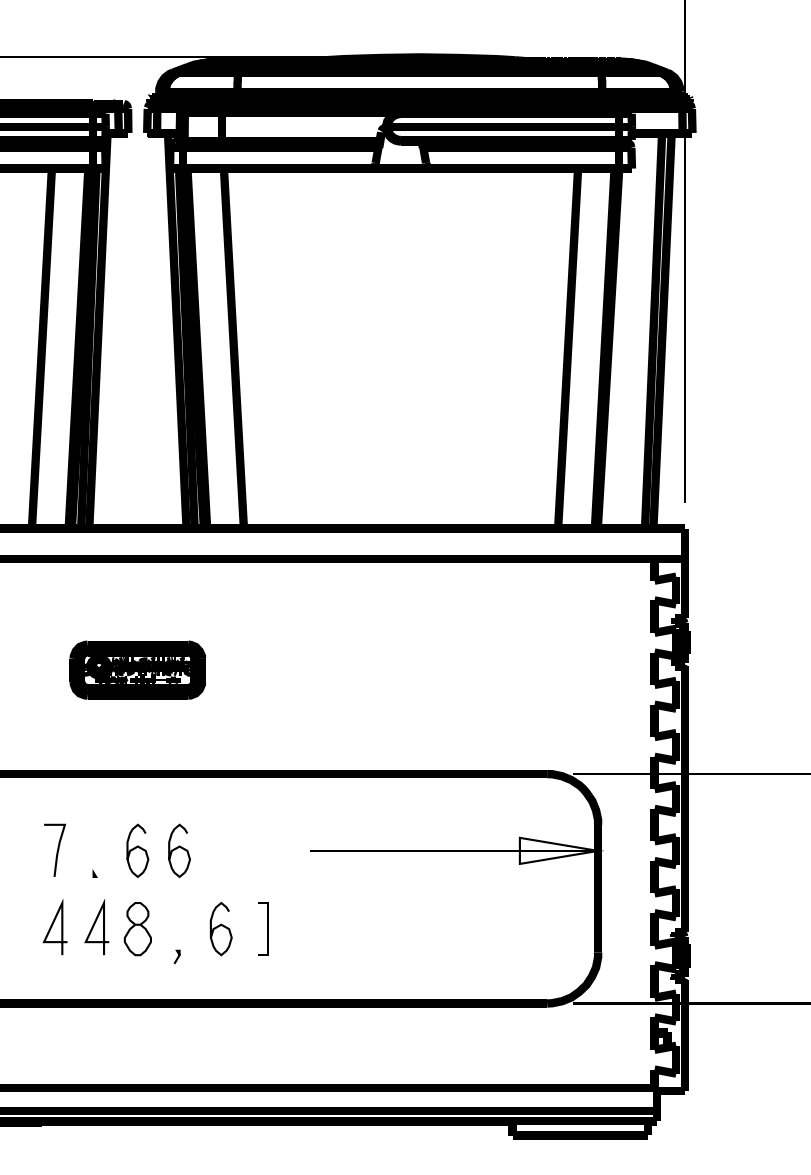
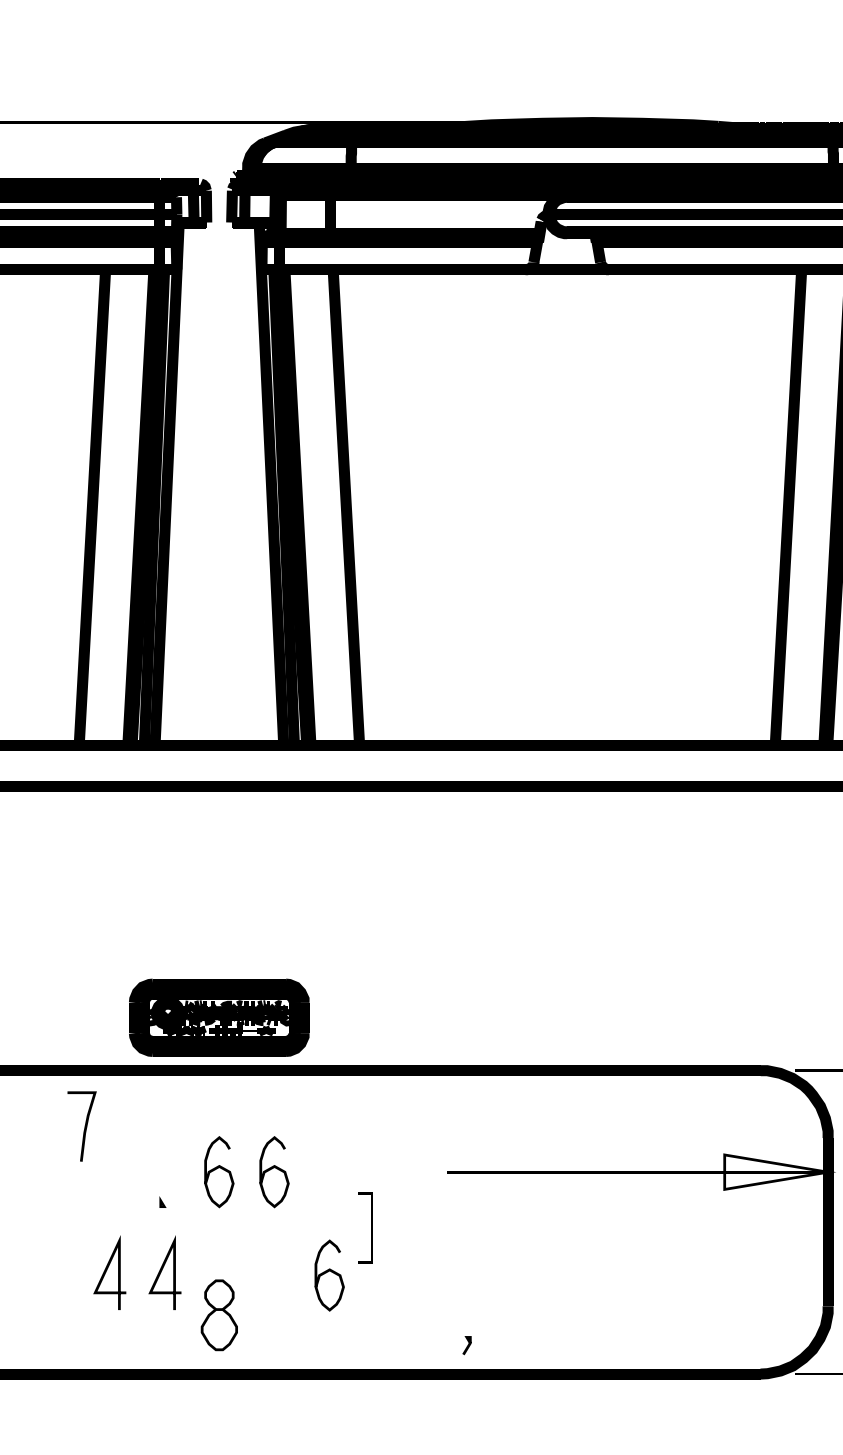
part: (137, 669) -> (218, 1016), moved
curve: (57, 849) -> (85, 1125), moved
line: (267, 928) -> (370, 1227), moved
part: (137, 929) -> (218, 1315), moved
line: (177, 956) -> (467, 1344), moved

